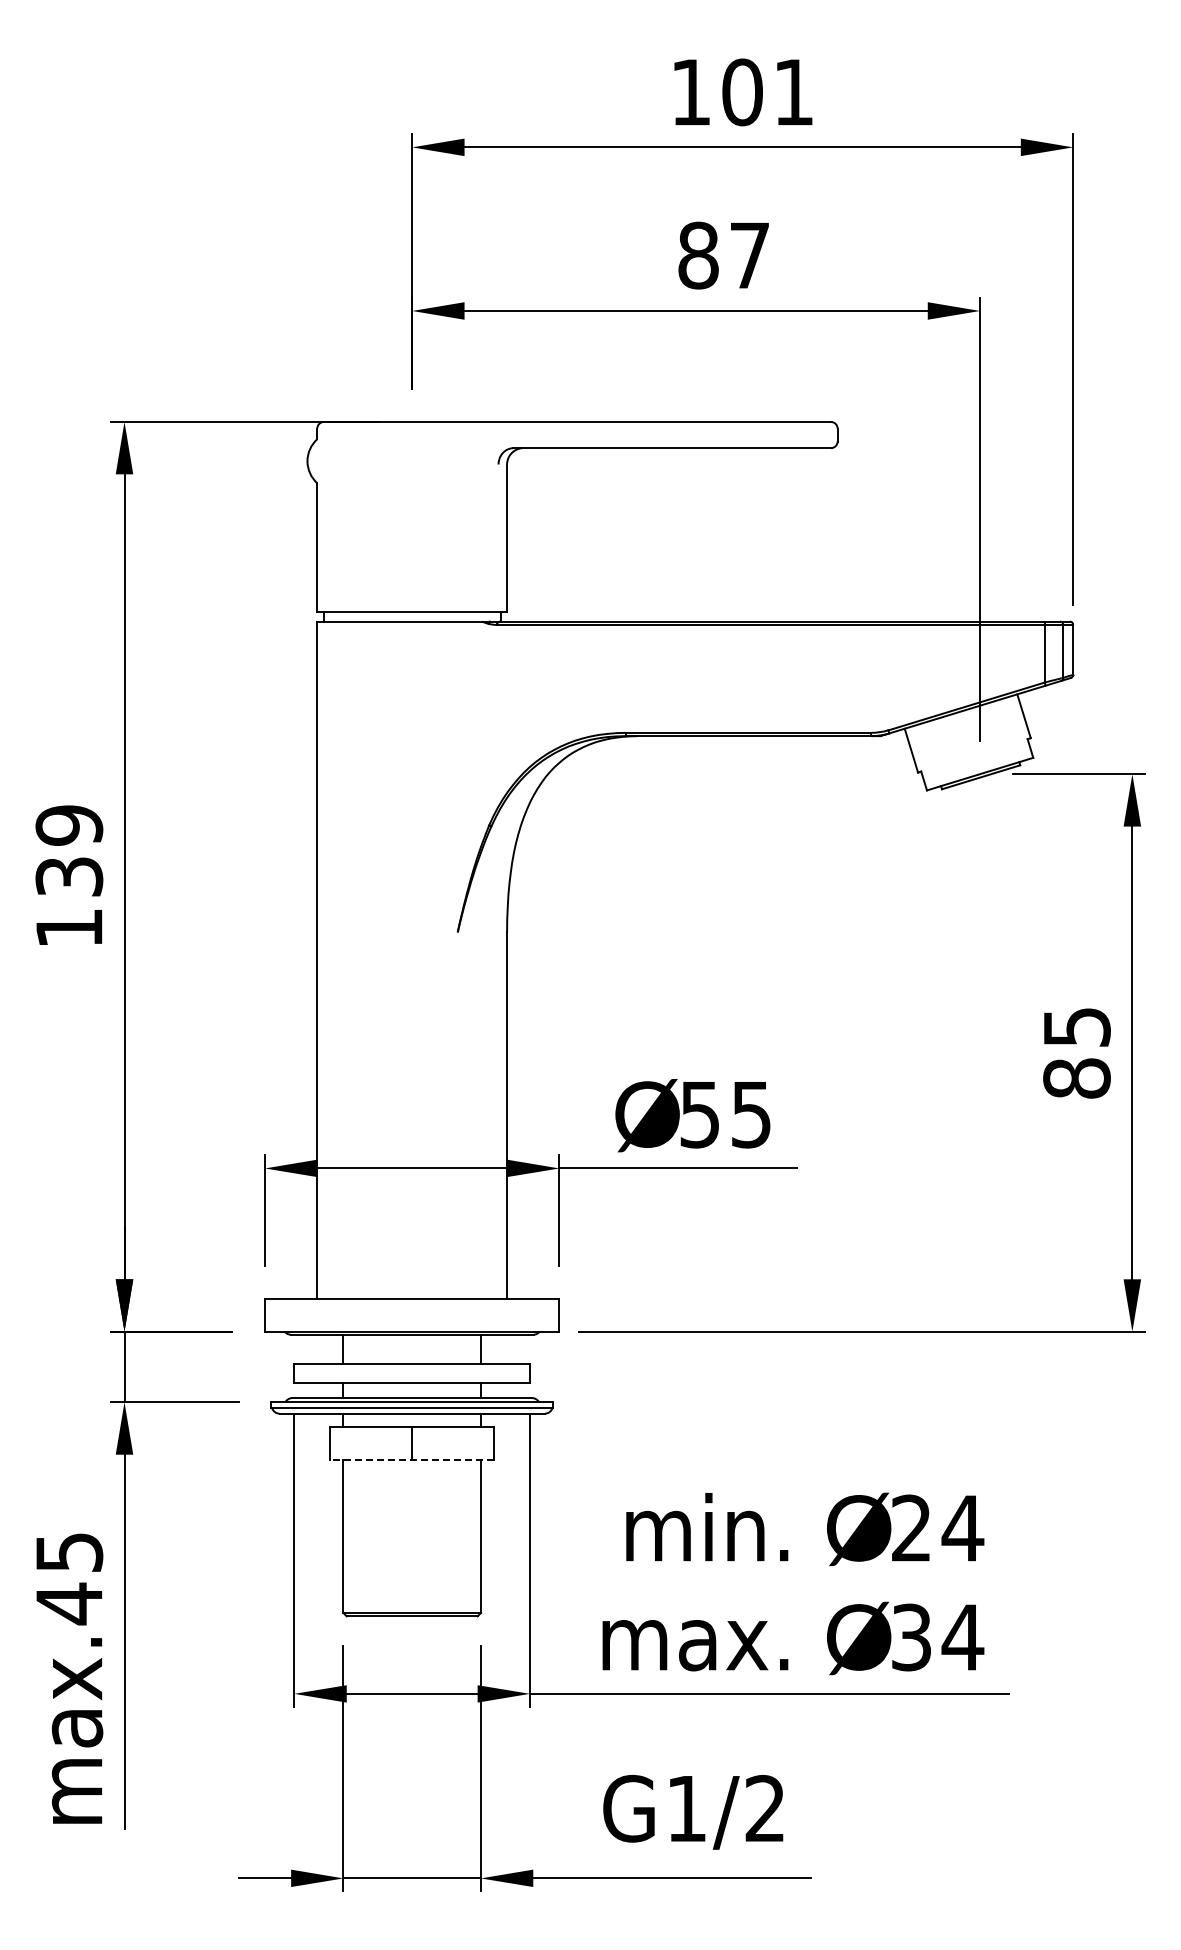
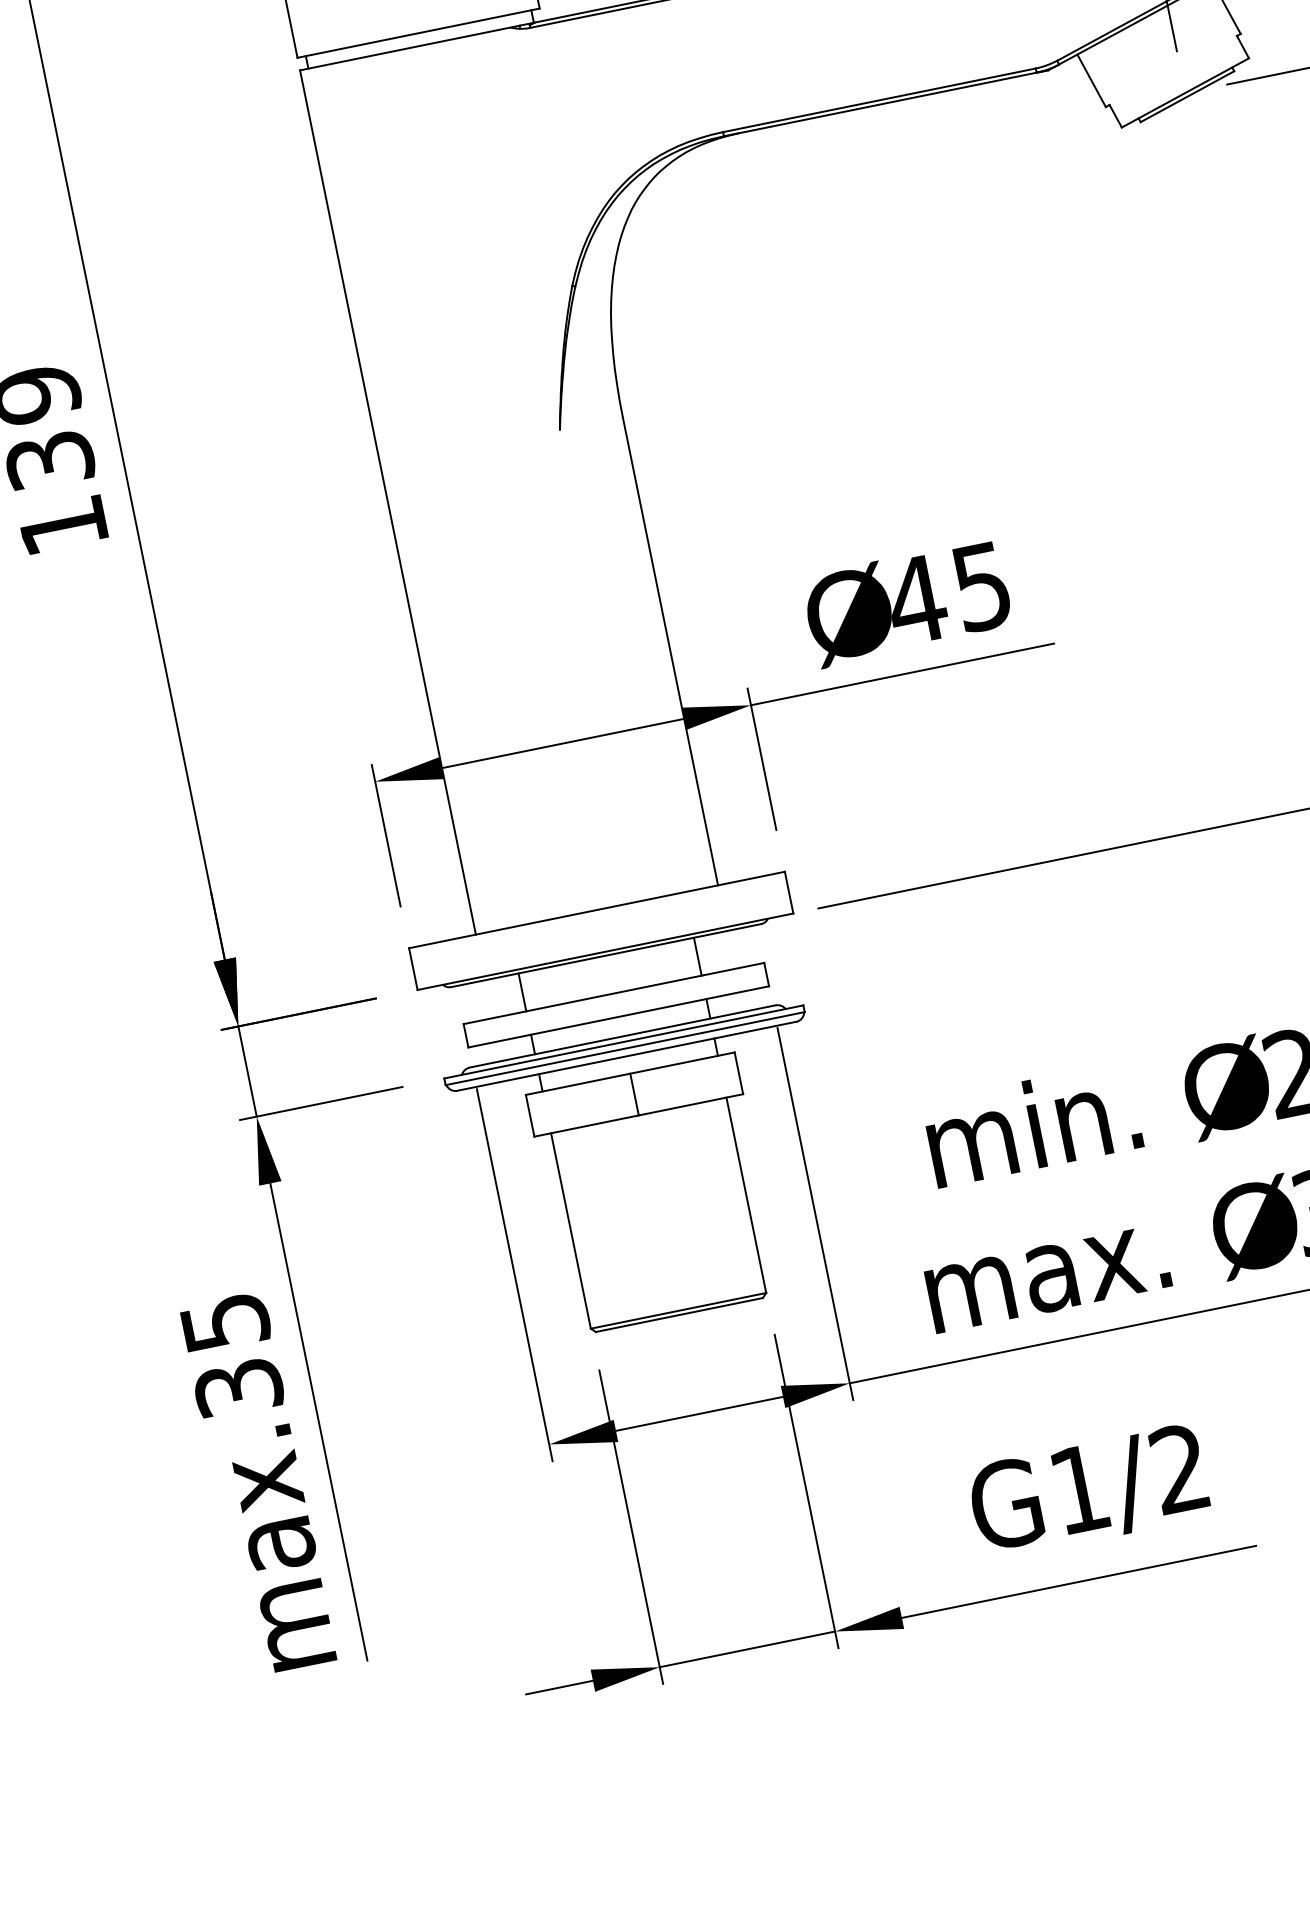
text: (699, 1115) -> (915, 601), 55 -> 45
line: (412, 1459) -> (639, 1114), dashed -> solid
text: (69, 1603) -> (238, 1387), max.45 -> max.35

